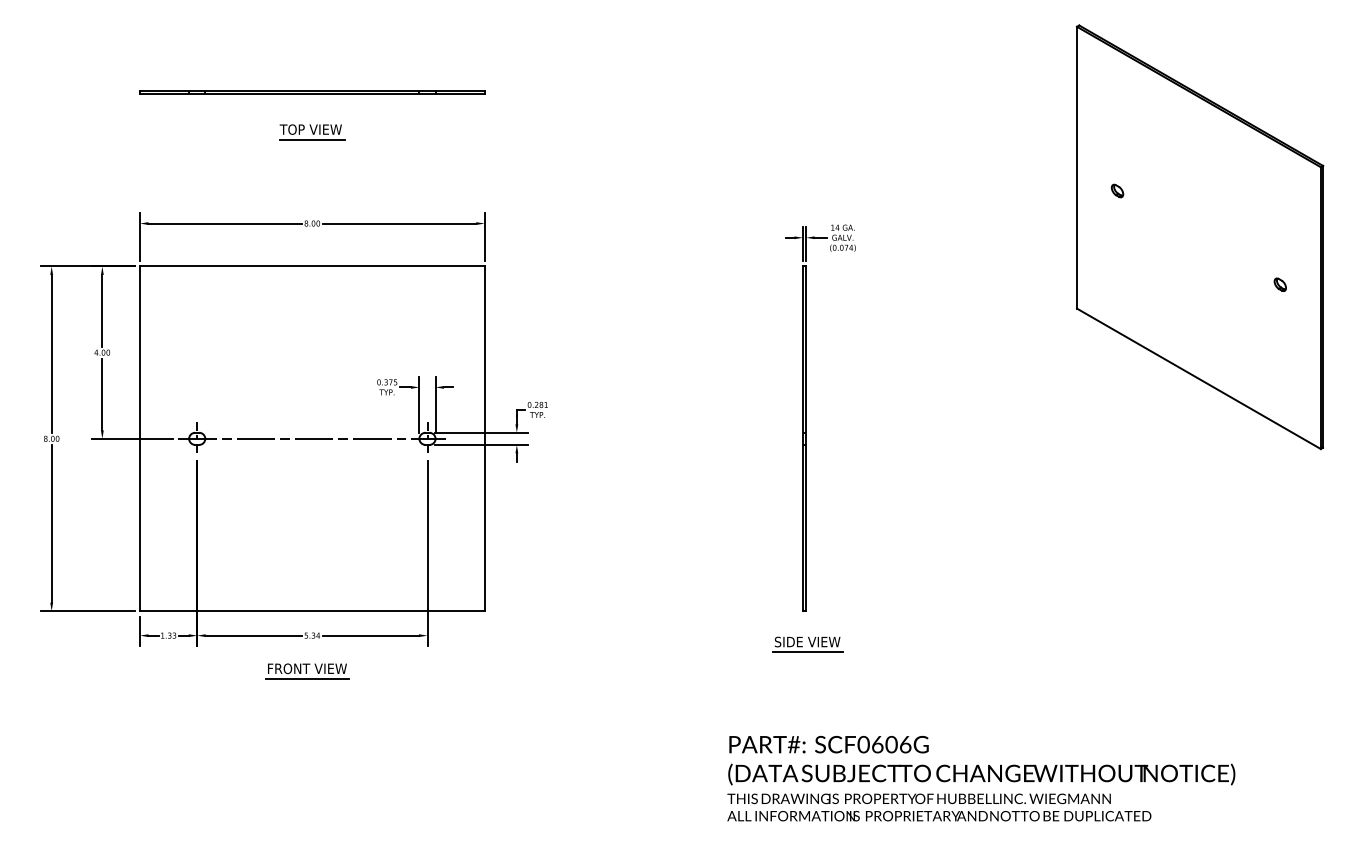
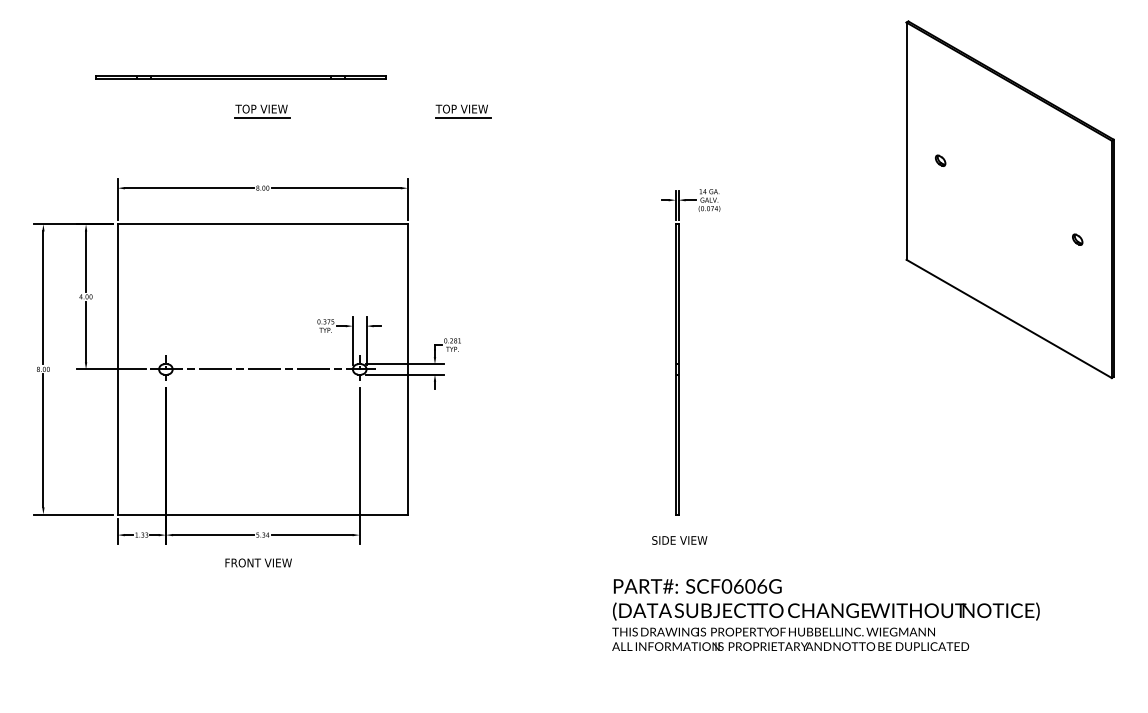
line: (312, 91) -> (241, 77), moved
part: (550, 132) -> (463, 111), added
line: (808, 652) -> (680, 549), removed
line: (306, 679) -> (257, 572), removed
text: (981, 778) -> (826, 614), moved

